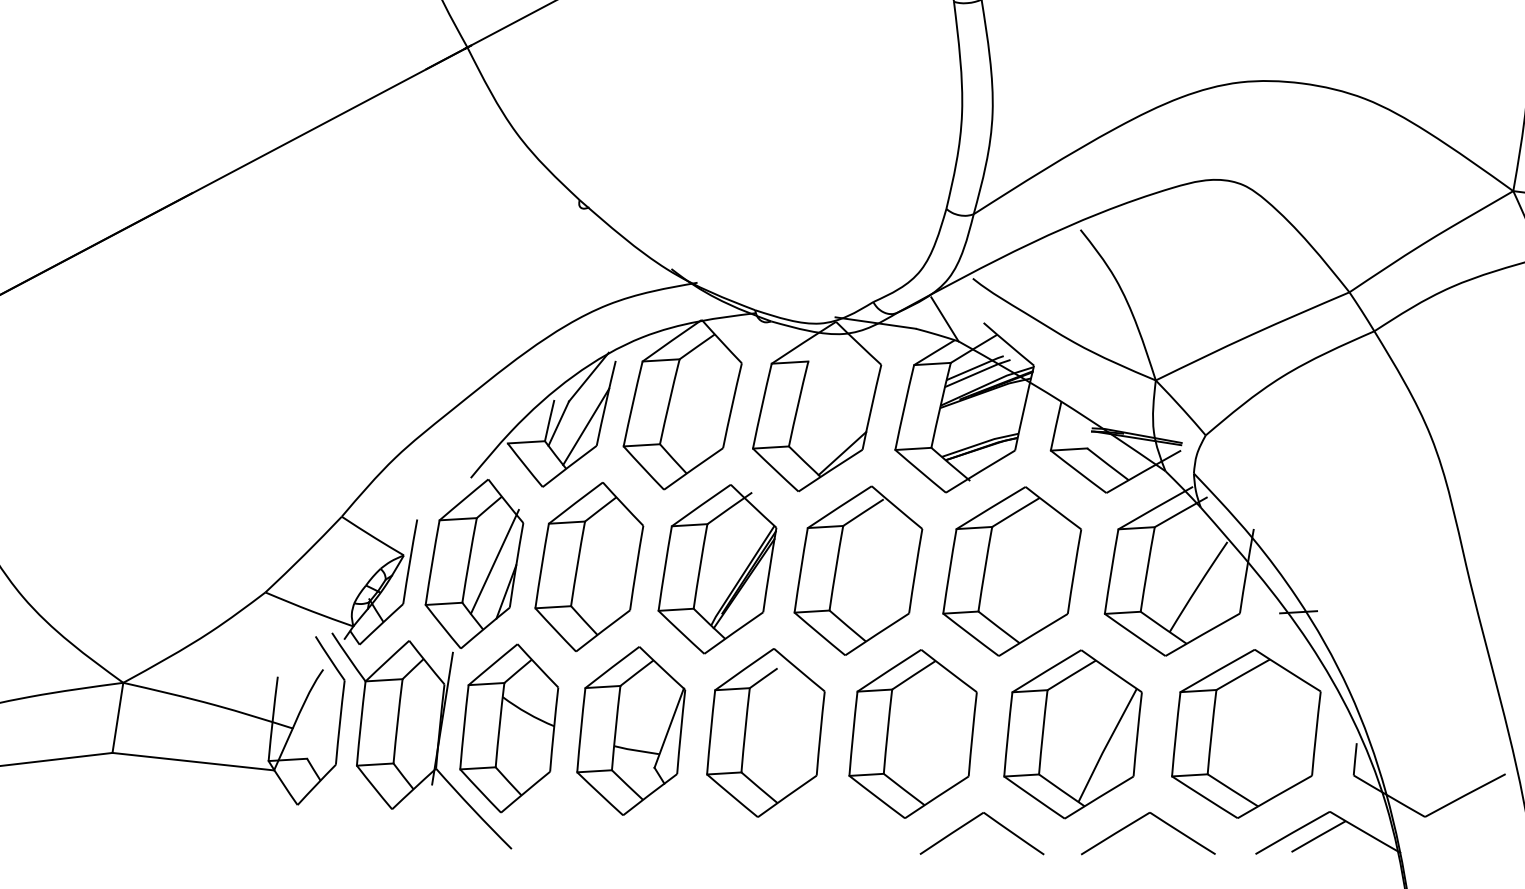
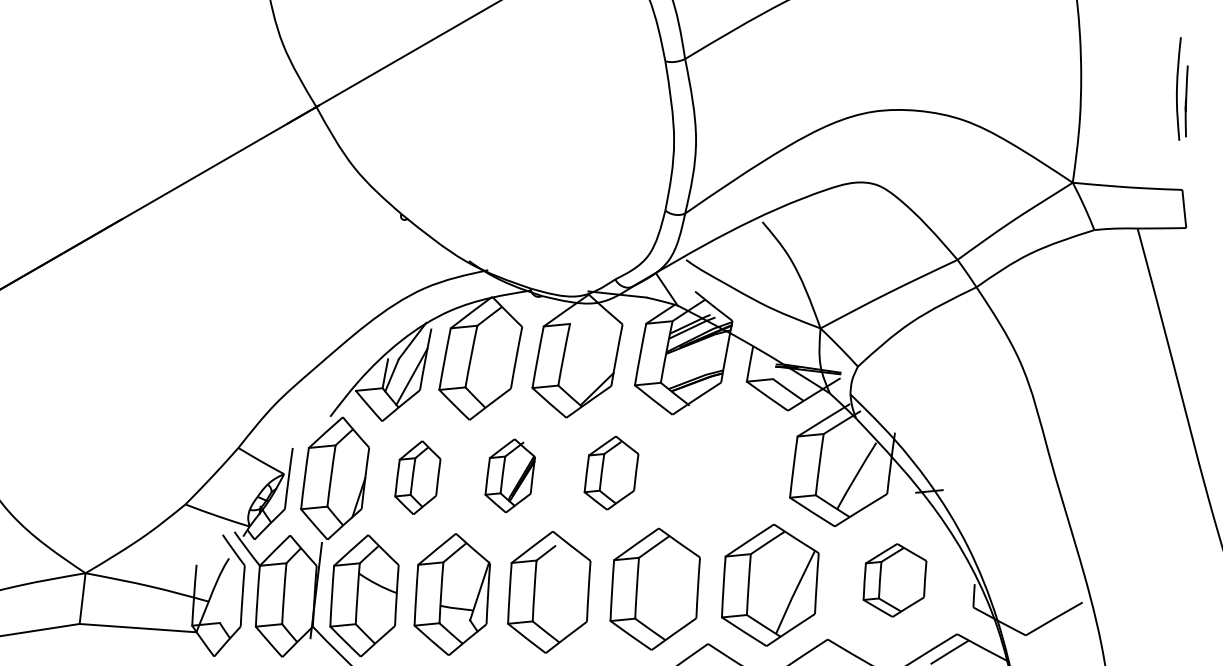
line: (494, 561) -> (349, 476), removed
part: (588, 566) -> (417, 477), size x0.6
part: (718, 568) -> (510, 475), size x0.6
part: (858, 569) -> (611, 472), size x0.6
part: (1011, 571) -> (721, 469), removed
part: (1245, 734) -> (894, 580), size x0.6

